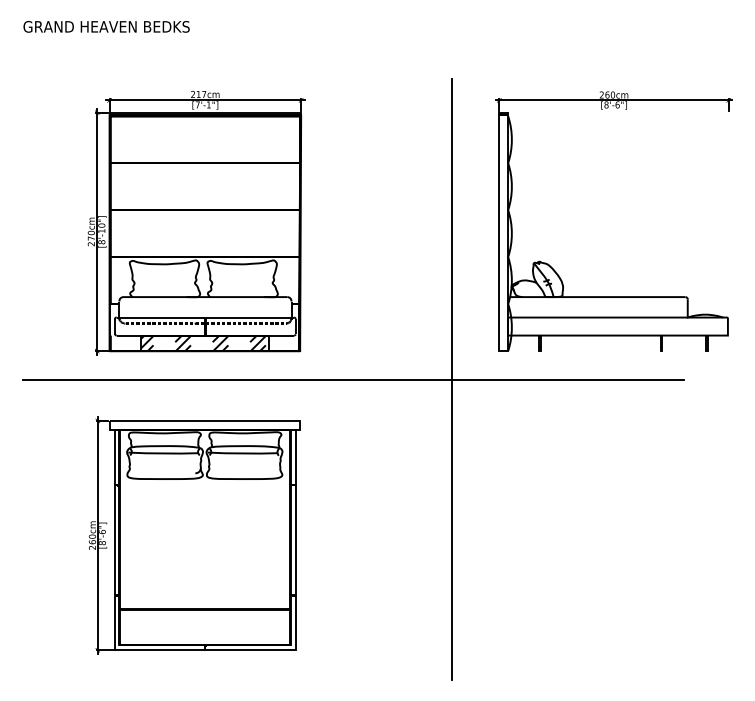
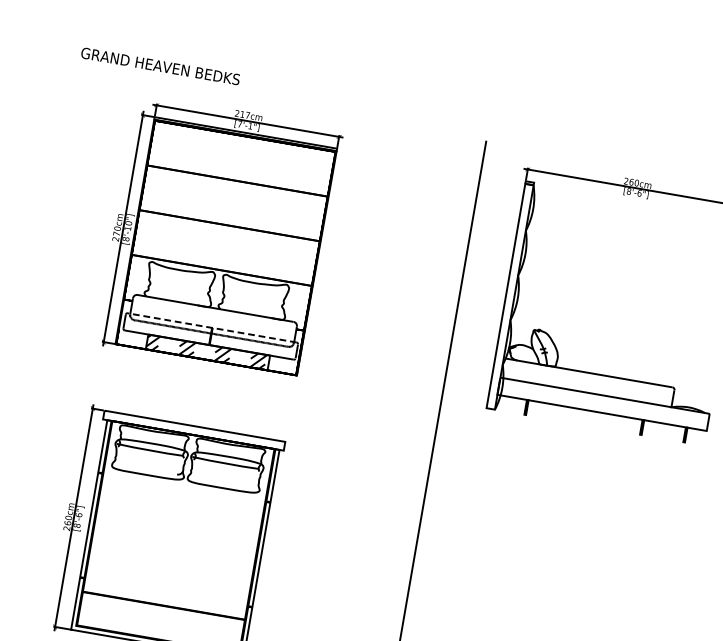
text: (106, 26) -> (160, 65), moved
line: (205, 317) -> (212, 327), solid -> dashed
line: (352, 379) -> (342, 411), removed

